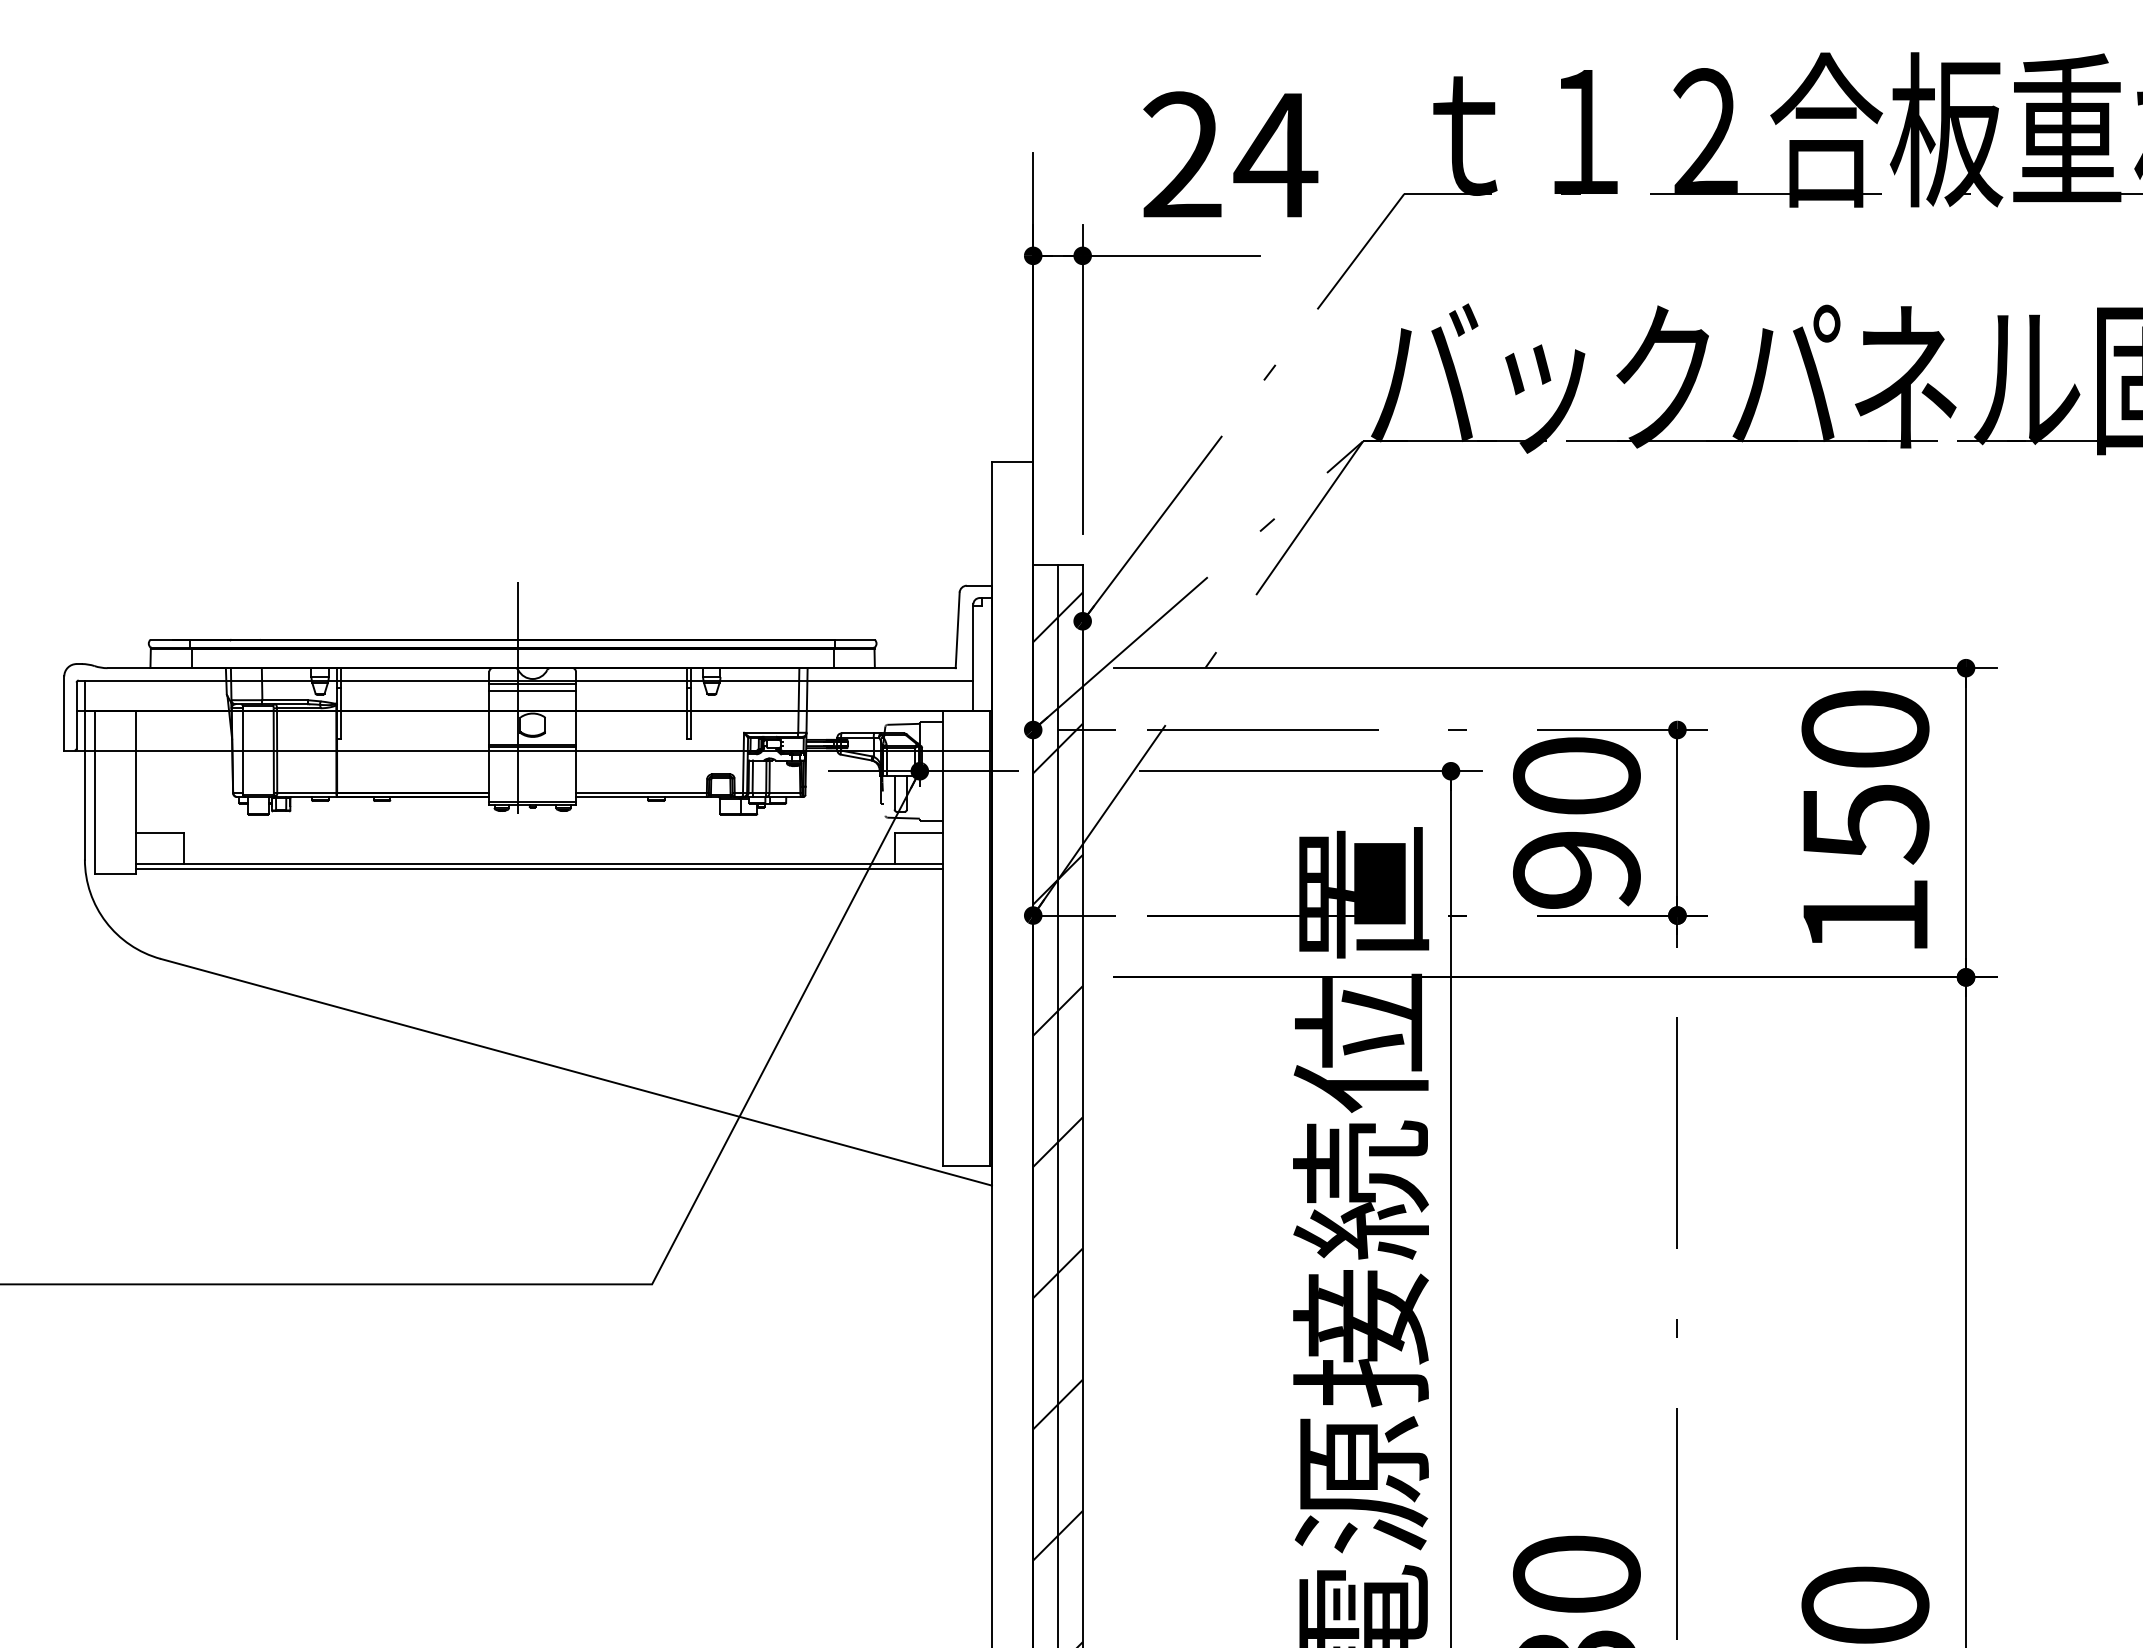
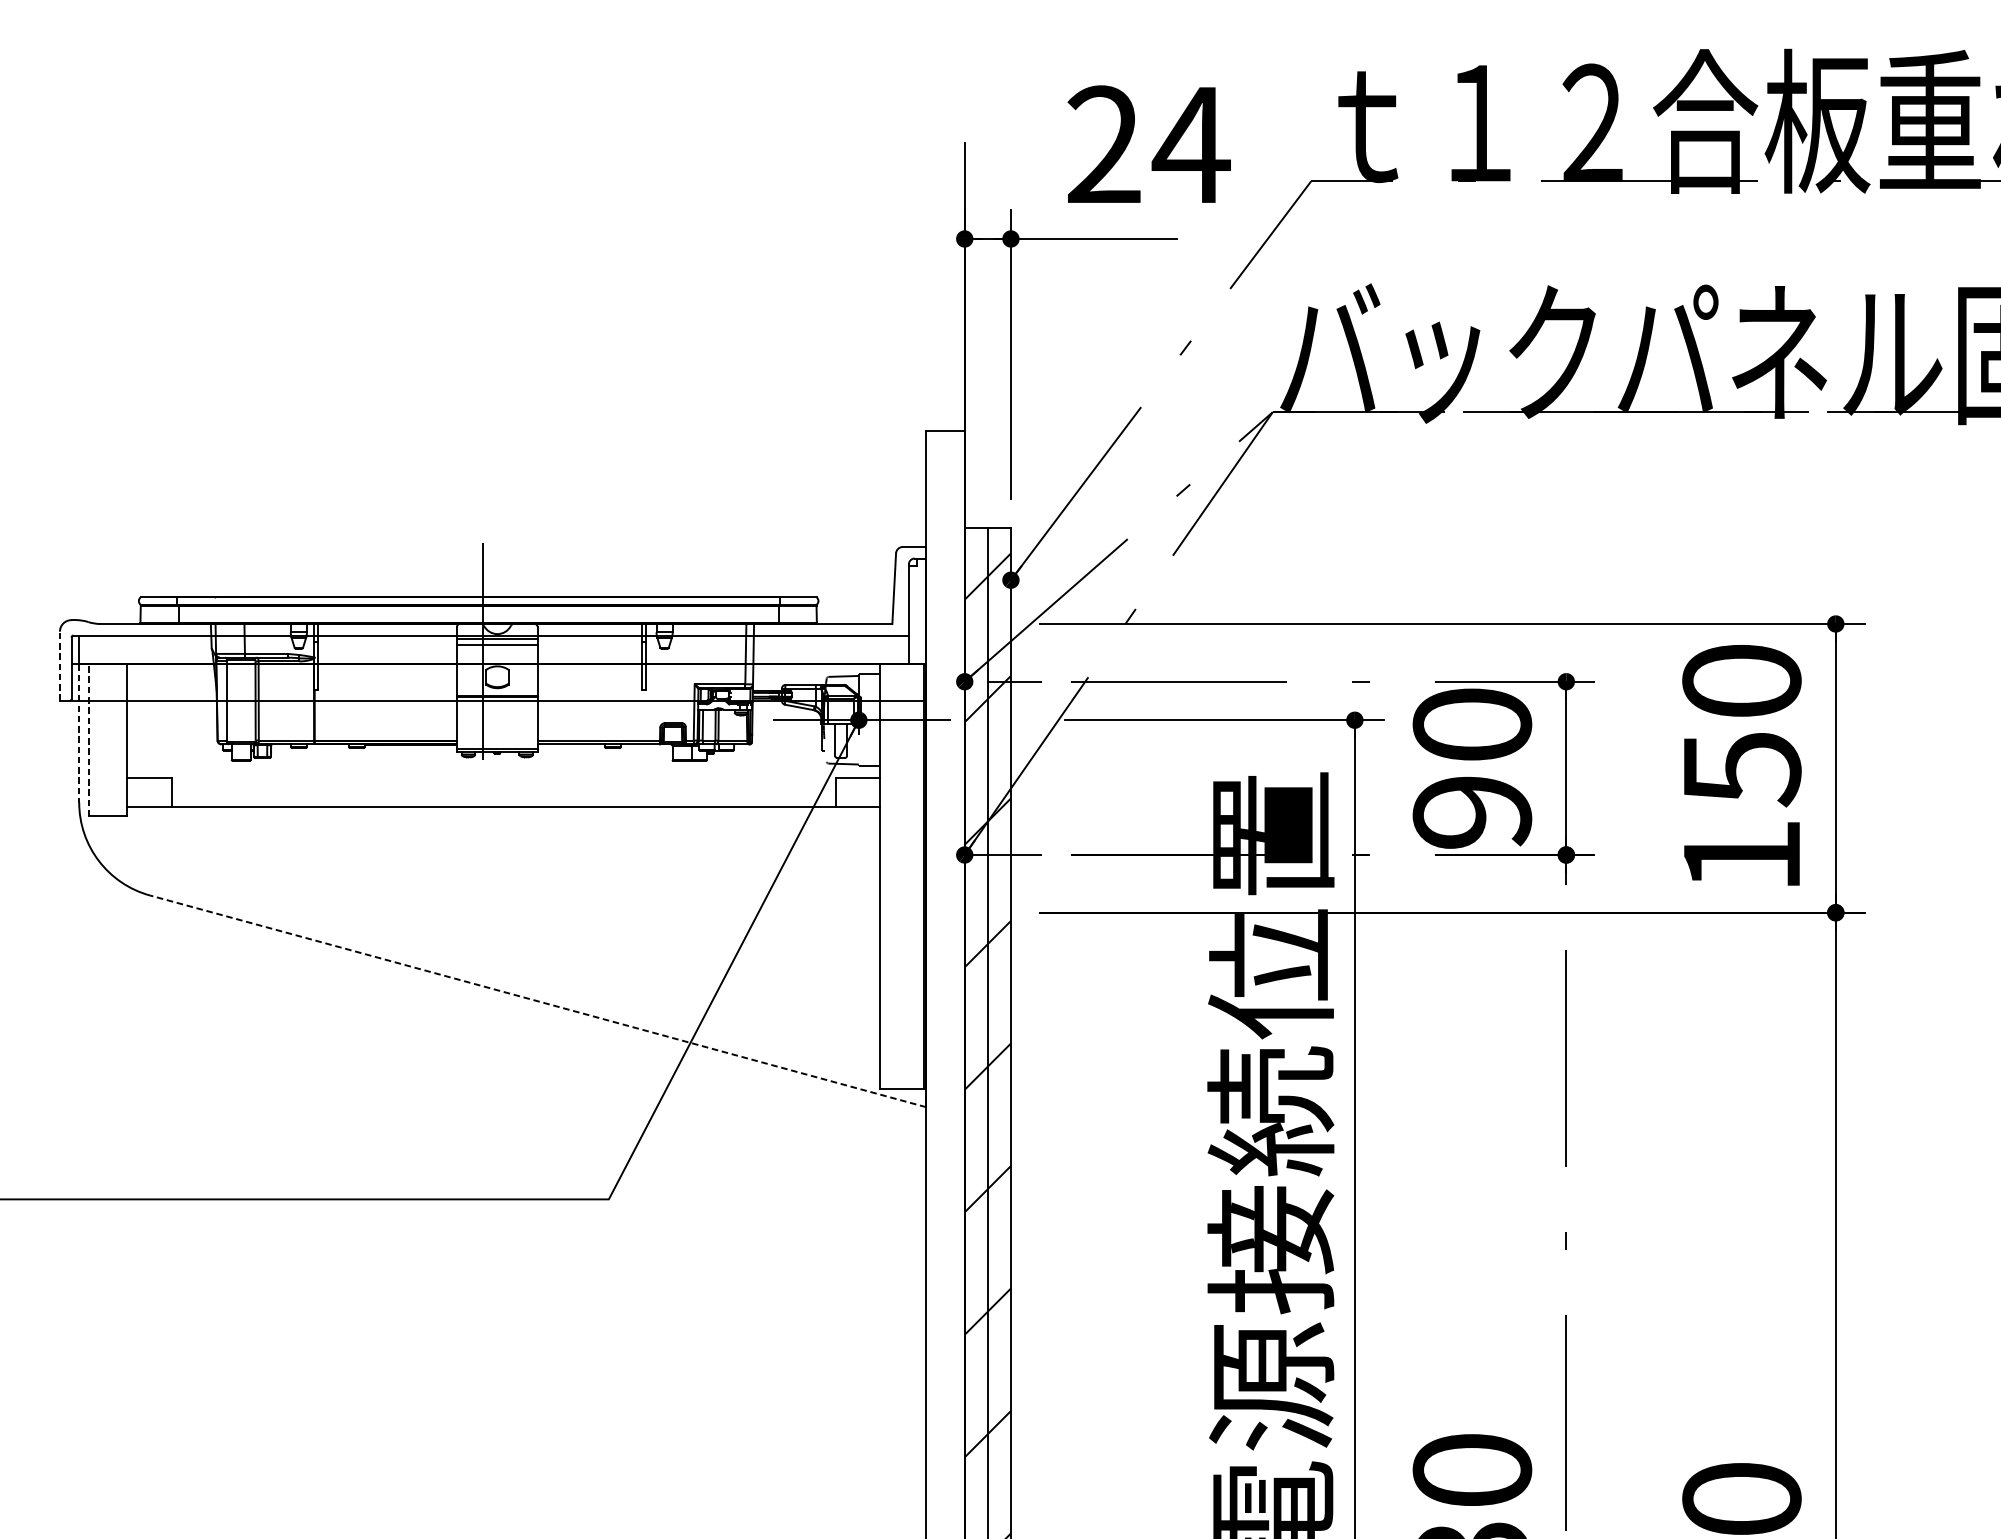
line: (64, 713) -> (60, 666), solid -> dashed
line: (84, 785) -> (78, 733), solid -> dashed
line: (95, 792) -> (89, 740), solid -> dashed
line: (539, 869) -> (503, 811), removed
line: (576, 1072) -> (538, 1001), solid -> dashed

